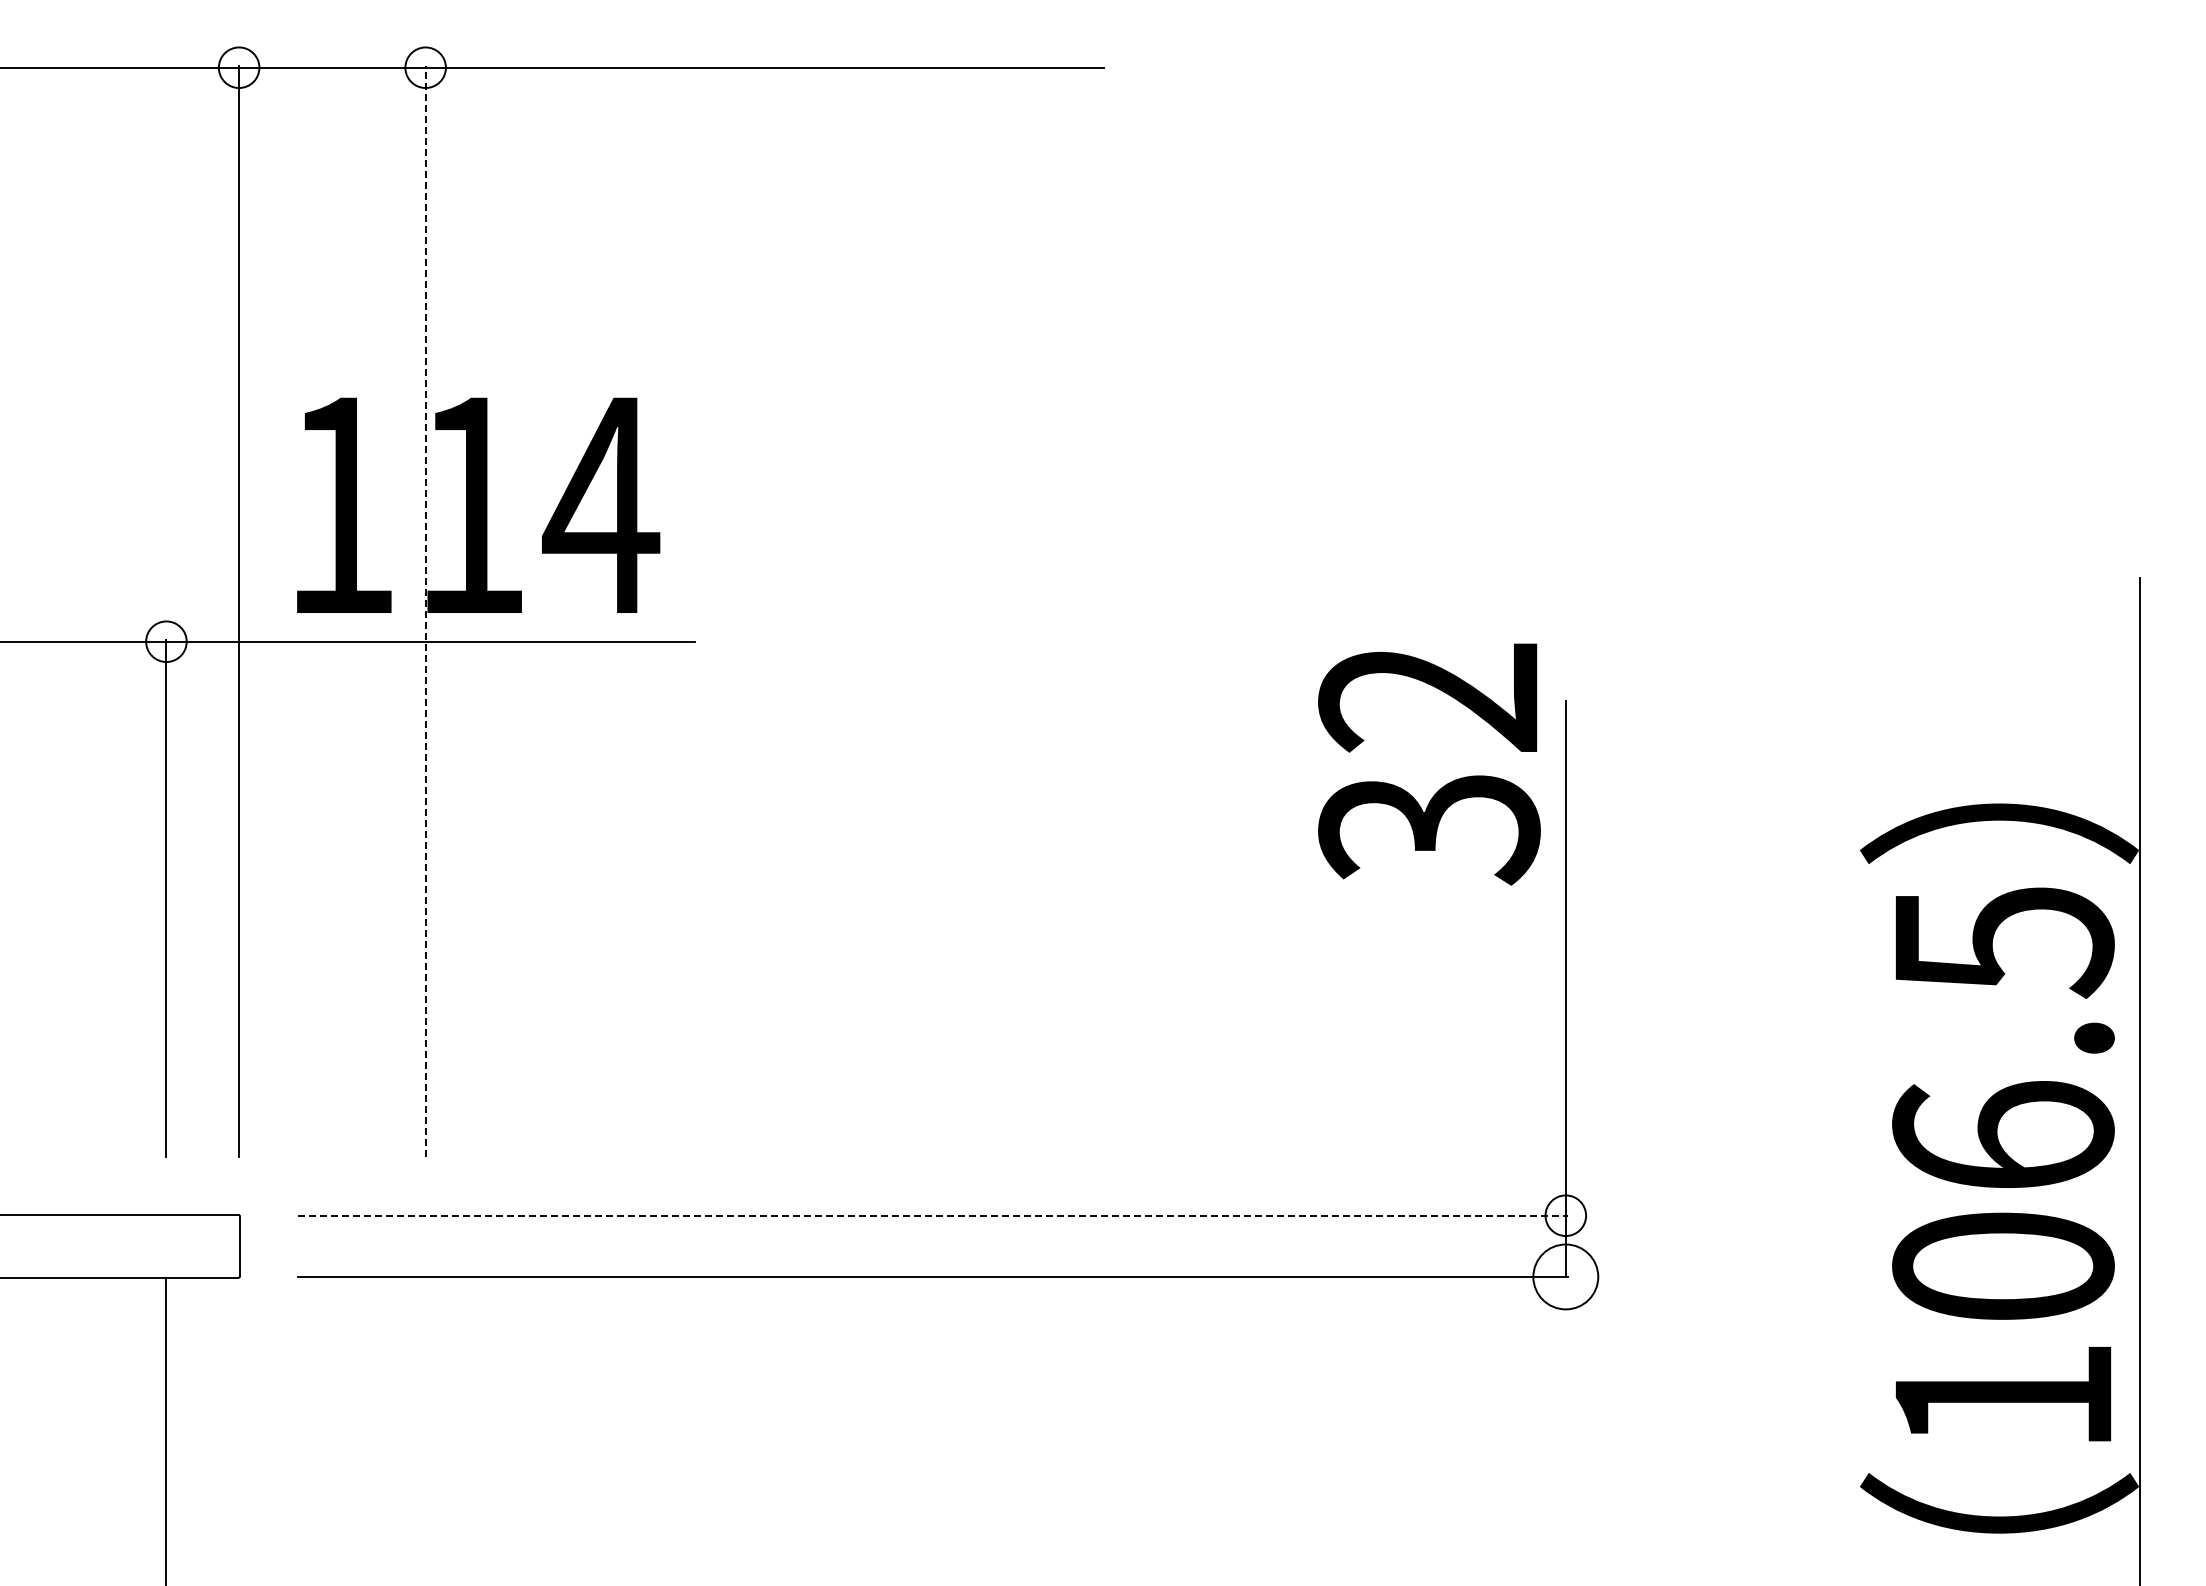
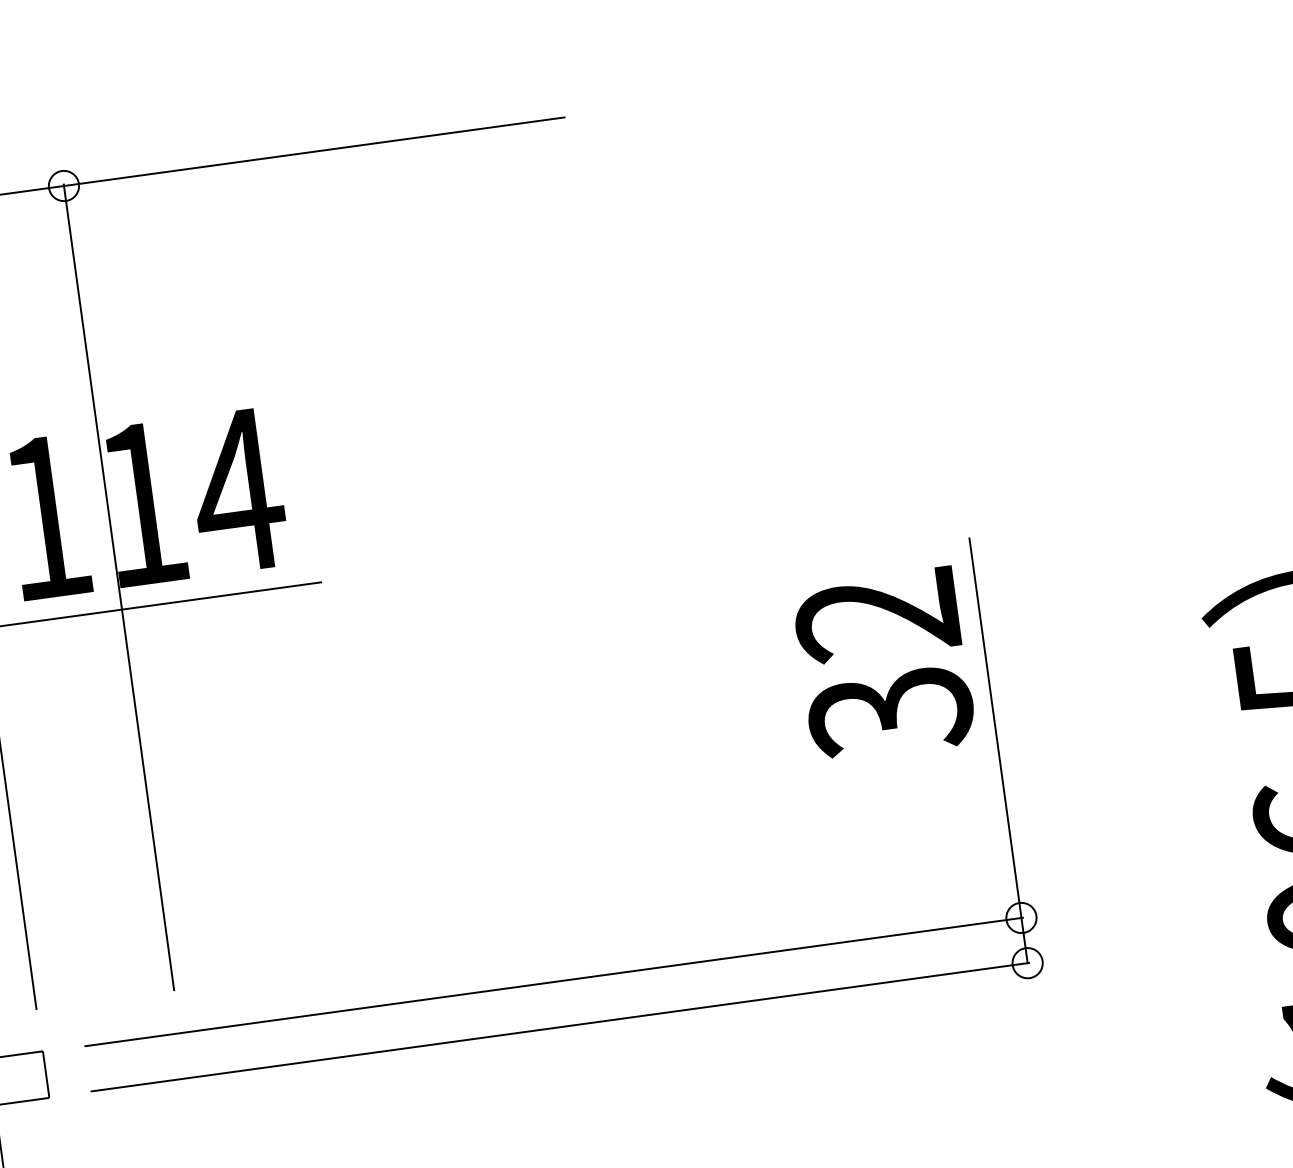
line: (425, 611) -> (118, 587), dashed -> solid
text: (1429, 764) -> (884, 665), moved
line: (933, 1215) -> (554, 981), dashed -> solid
circle: (1565, 1276) -> (1027, 962), size x0.62

